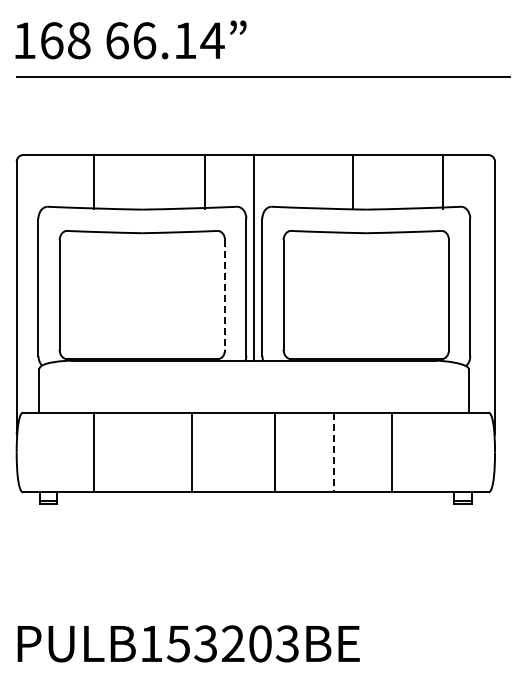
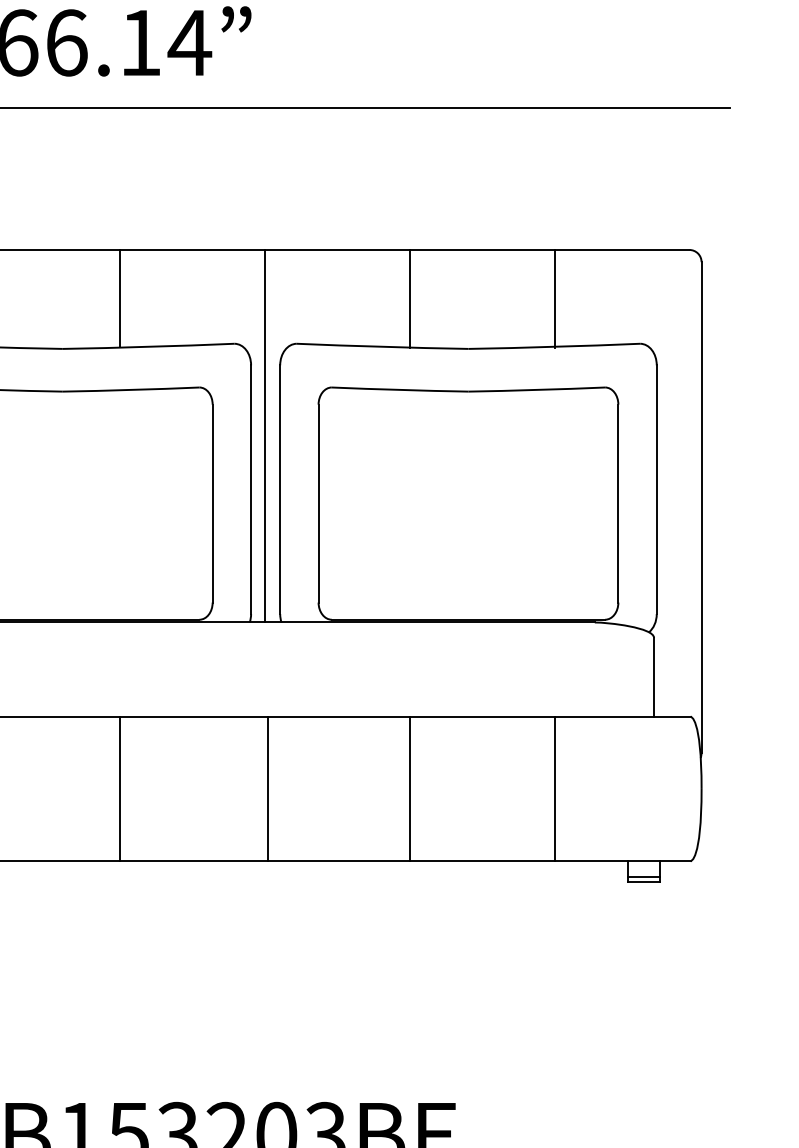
line: (204, 181) -> (119, 297), moved
line: (353, 181) -> (410, 297), moved
line: (443, 181) -> (555, 297), moved
line: (225, 295) -> (213, 504), dashed -> solid
line: (191, 452) -> (119, 788), moved
line: (274, 452) -> (267, 788), moved
line: (334, 452) -> (410, 788), dashed -> solid
line: (392, 452) -> (555, 788), moved

